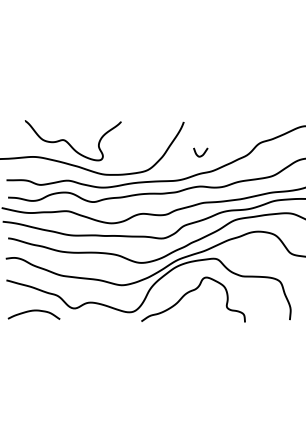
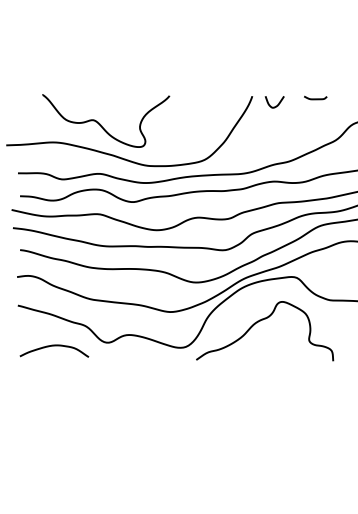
curve: (231, 123) -> (315, 98), added
curve: (202, 154) -> (277, 104), moved

